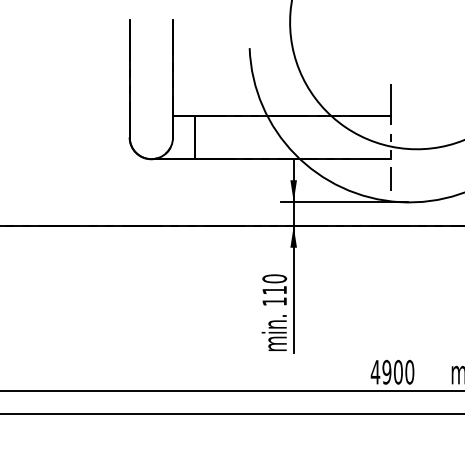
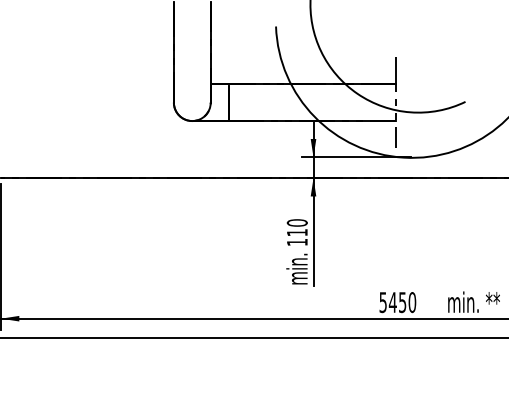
text: (386, 372) -> (392, 302), 4900 -> 5450

